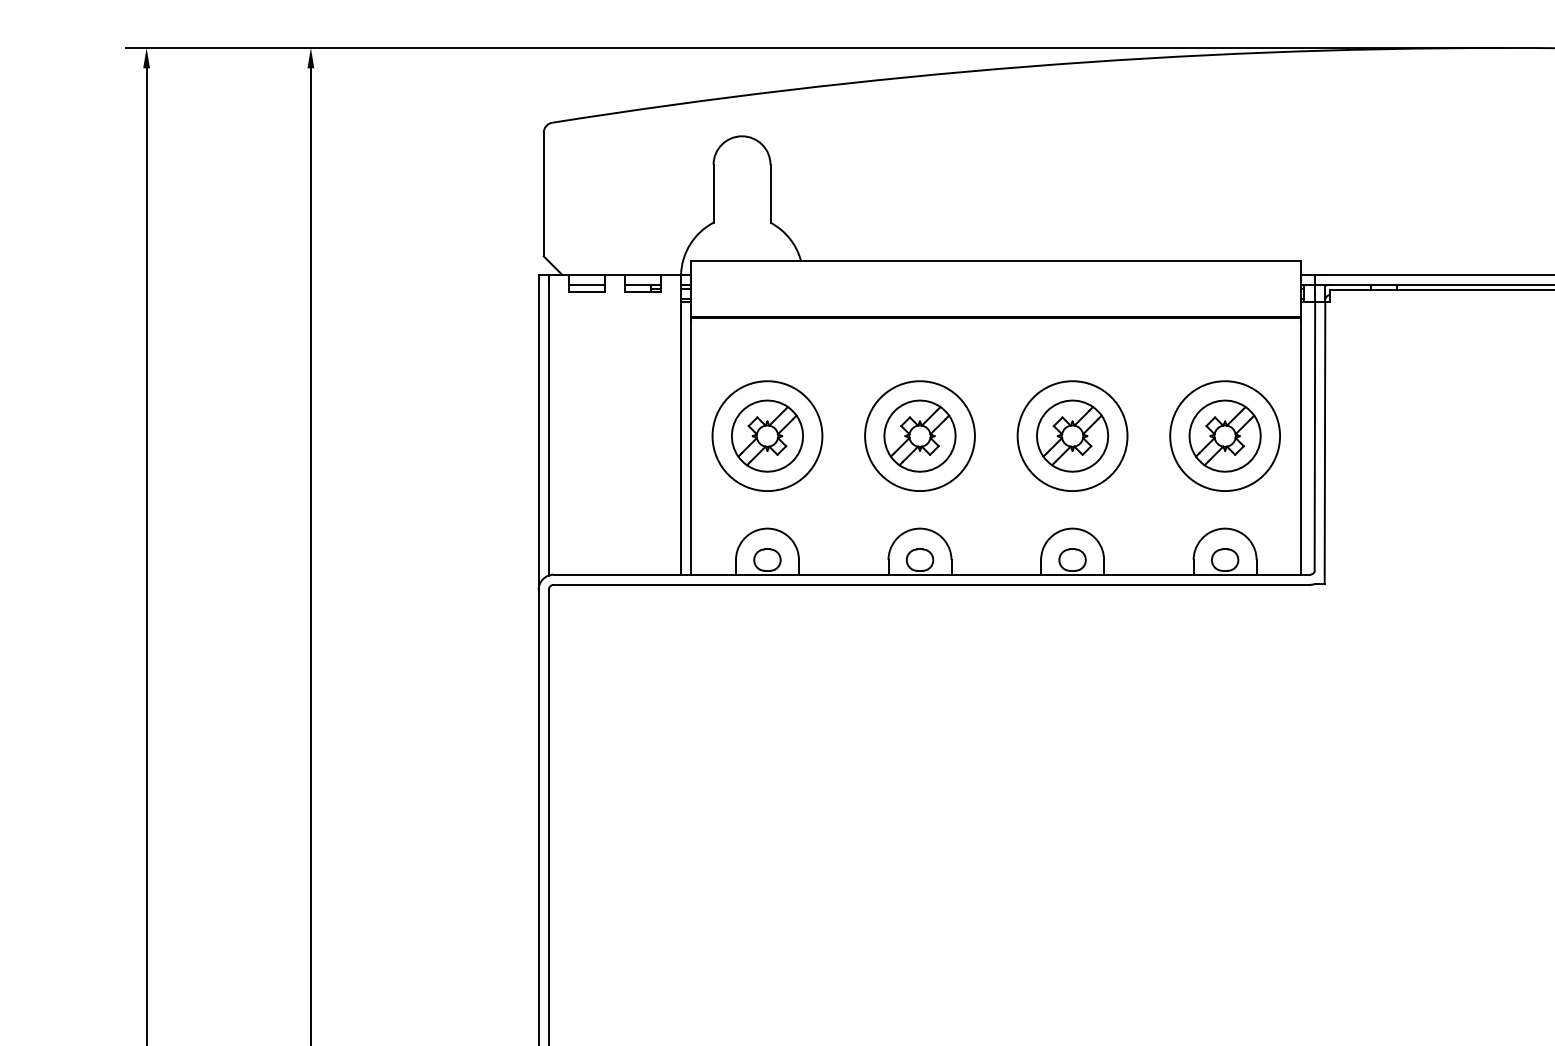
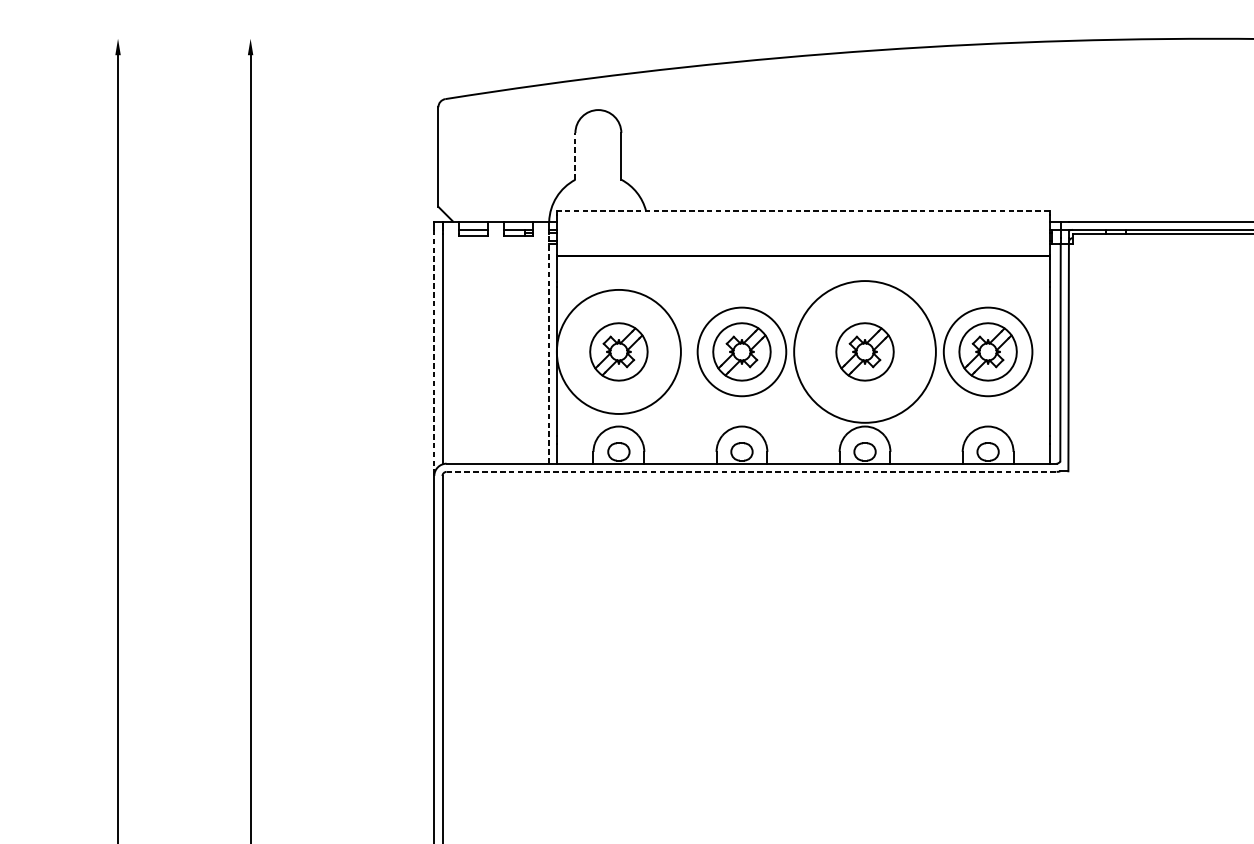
line: (815, 47) -> (657, 38), removed
line: (713, 193) -> (575, 156), solid -> dashed
line: (995, 261) -> (802, 211), solid -> dashed
line: (681, 431) -> (549, 348), solid -> dashed
circle: (767, 436) -> (618, 352), size x1.4
circle: (1072, 436) -> (864, 352), size x1.6
line: (538, 437) -> (434, 353), solid -> dashed
line: (932, 584) -> (752, 471), solid -> dashed

